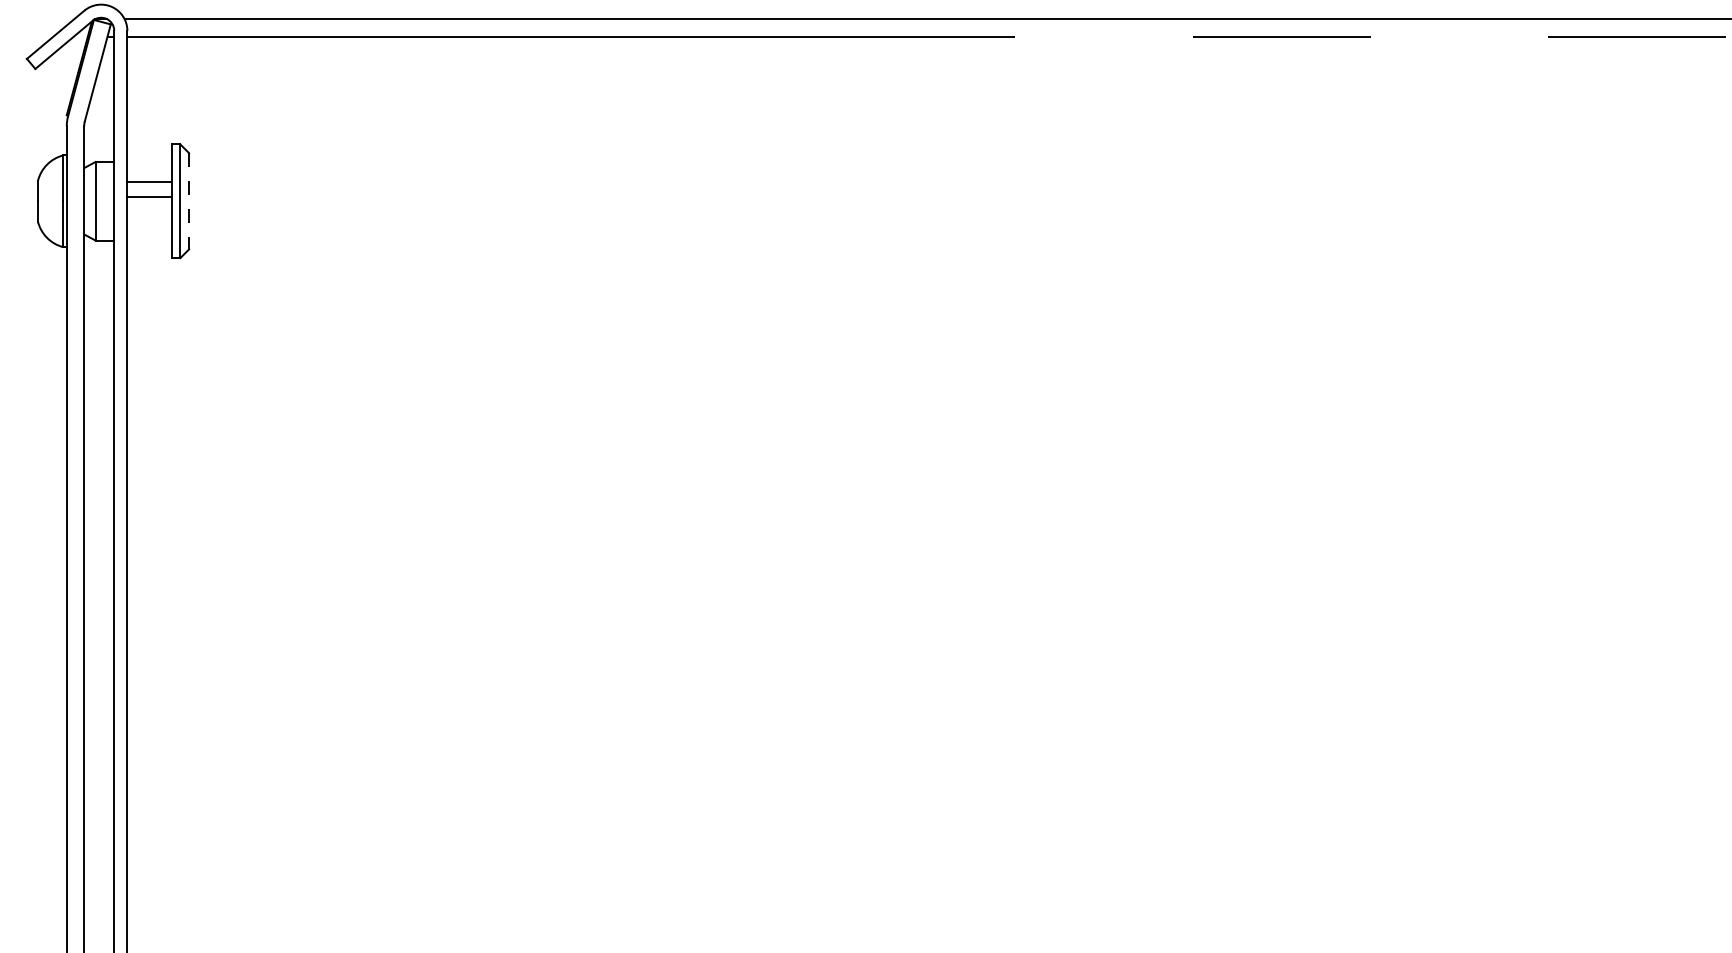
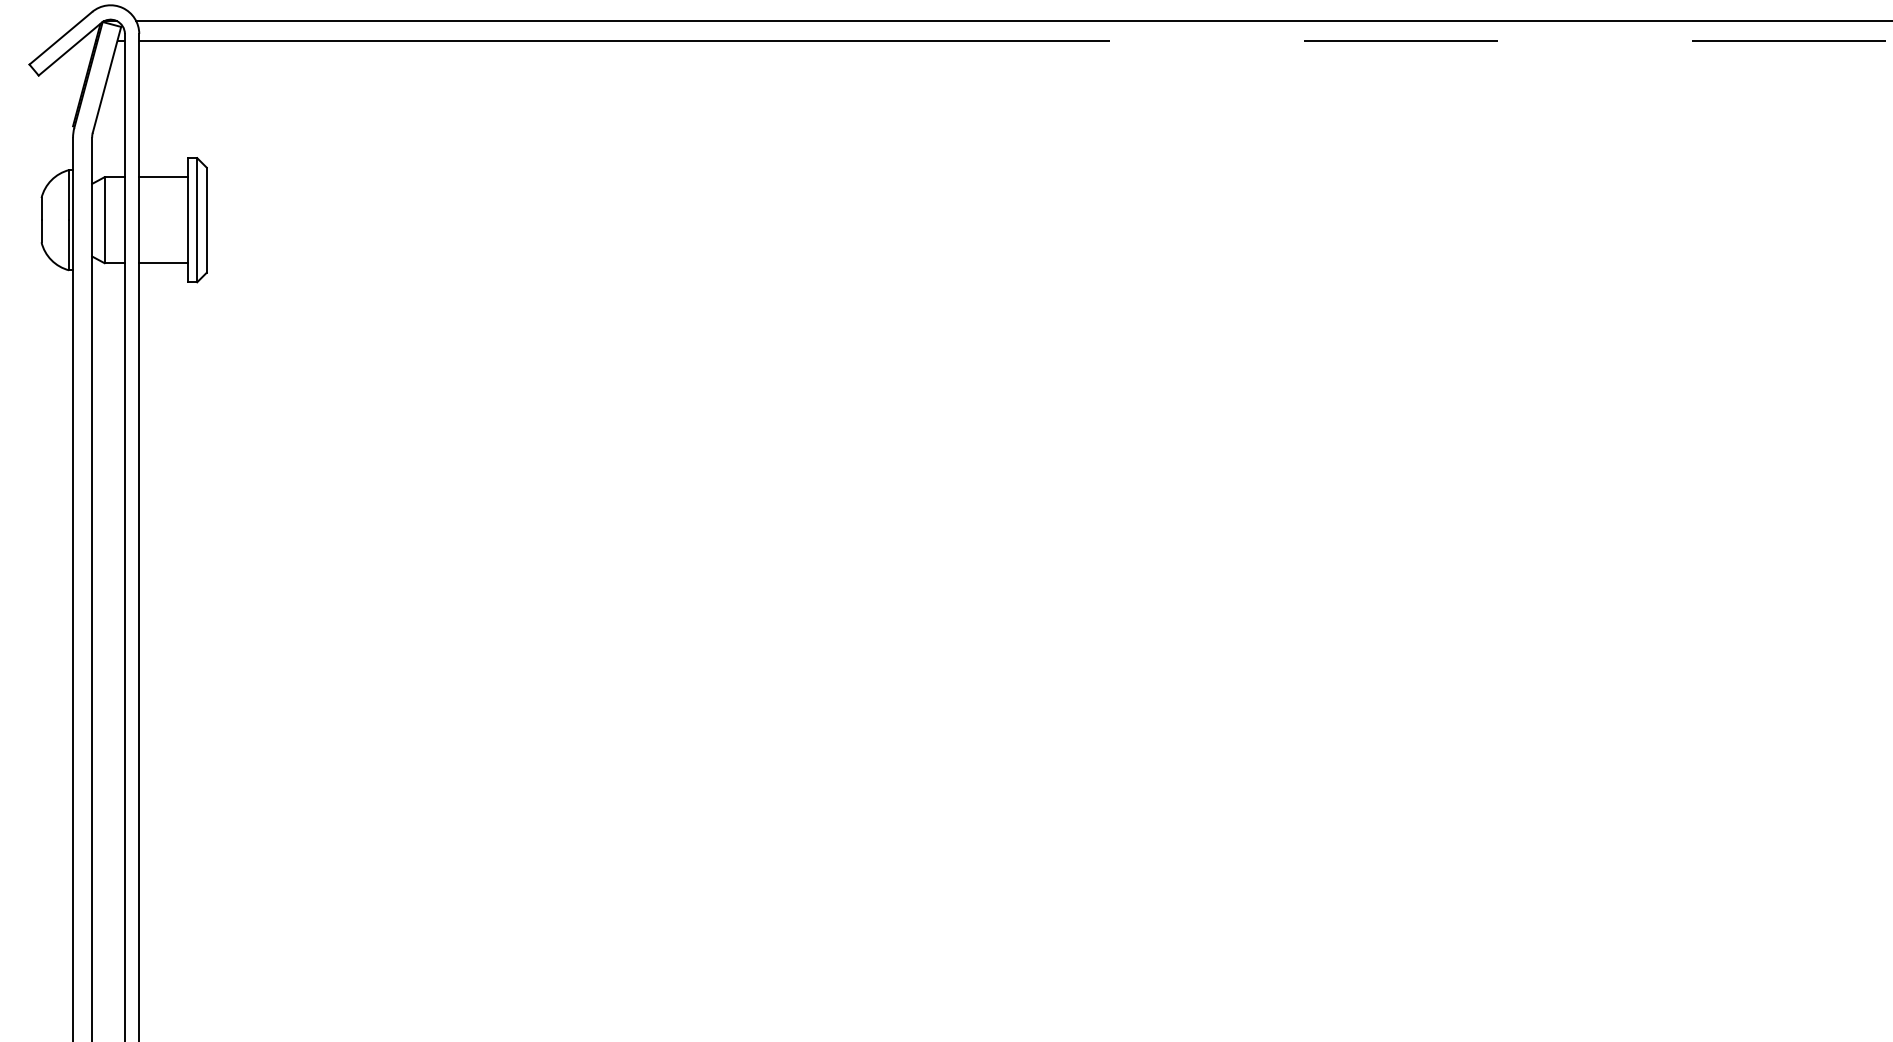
line: (149, 182) -> (163, 263), moved
line: (149, 196) -> (163, 177), moved
line: (188, 201) -> (206, 220), dashed -> solid

